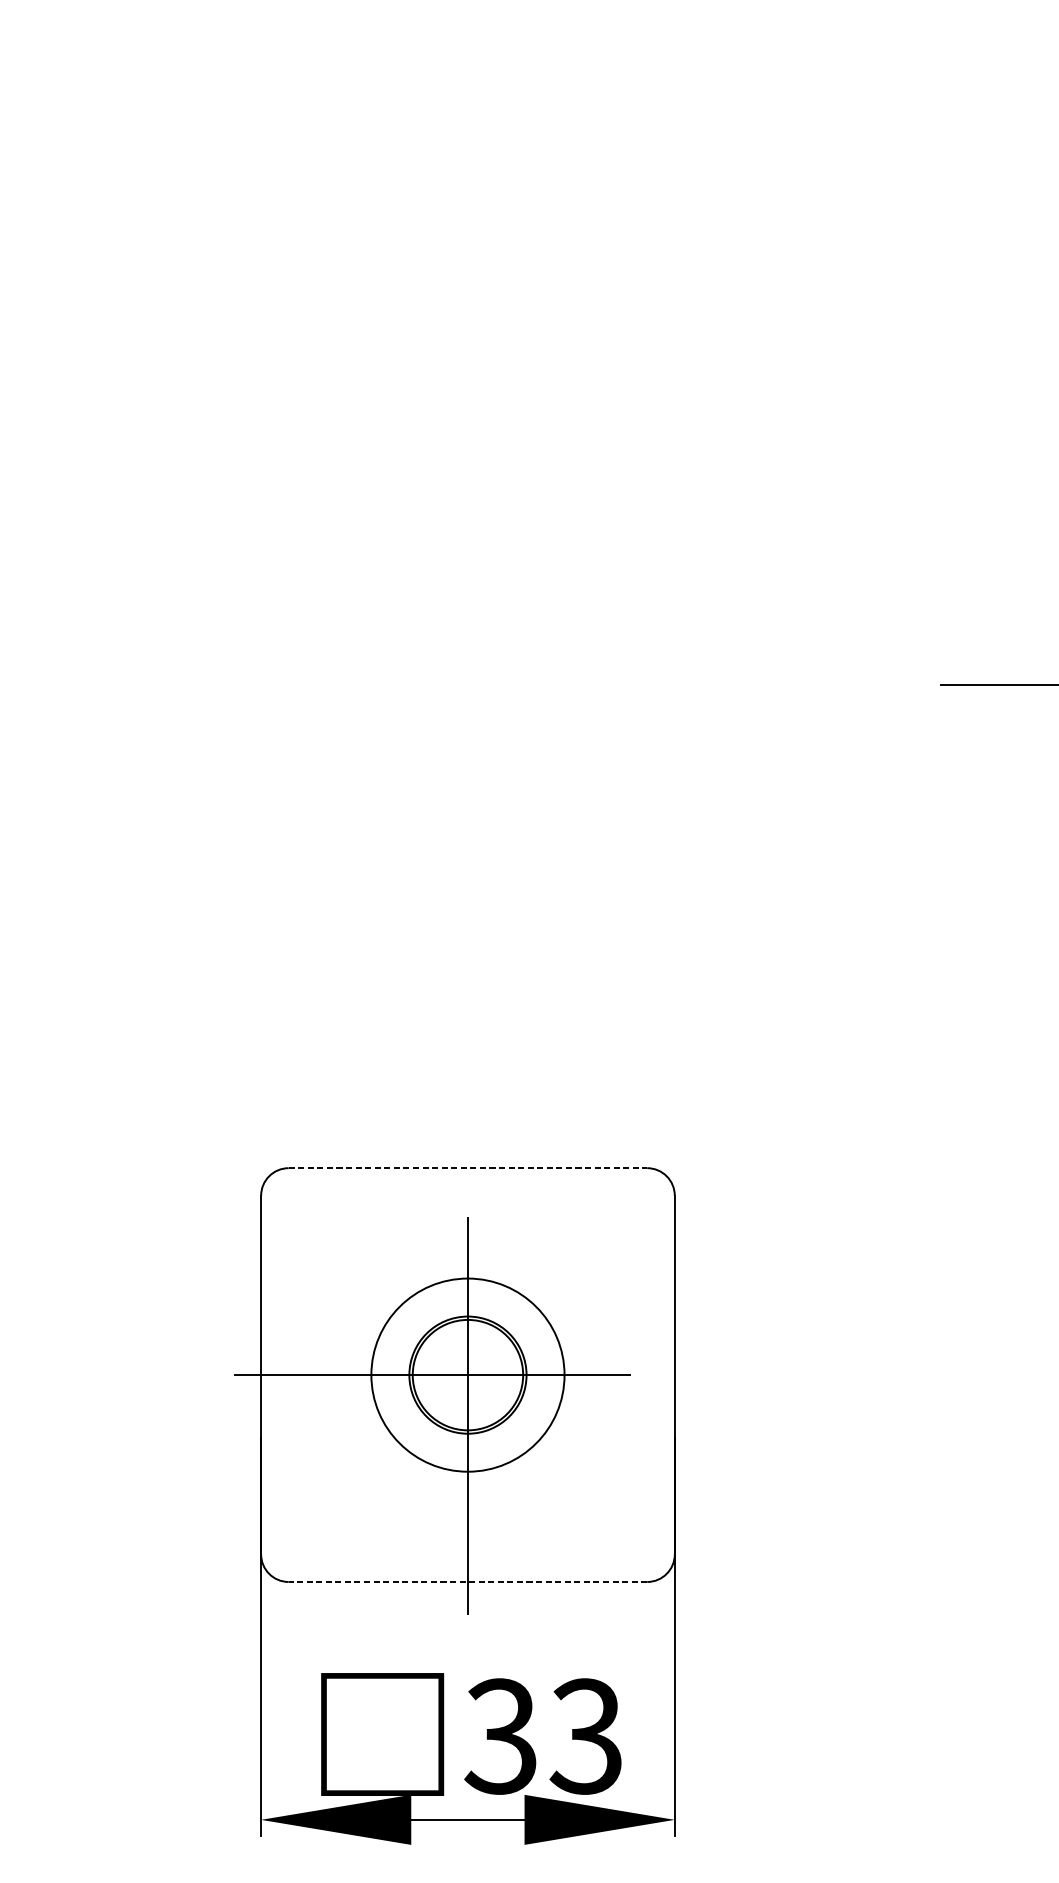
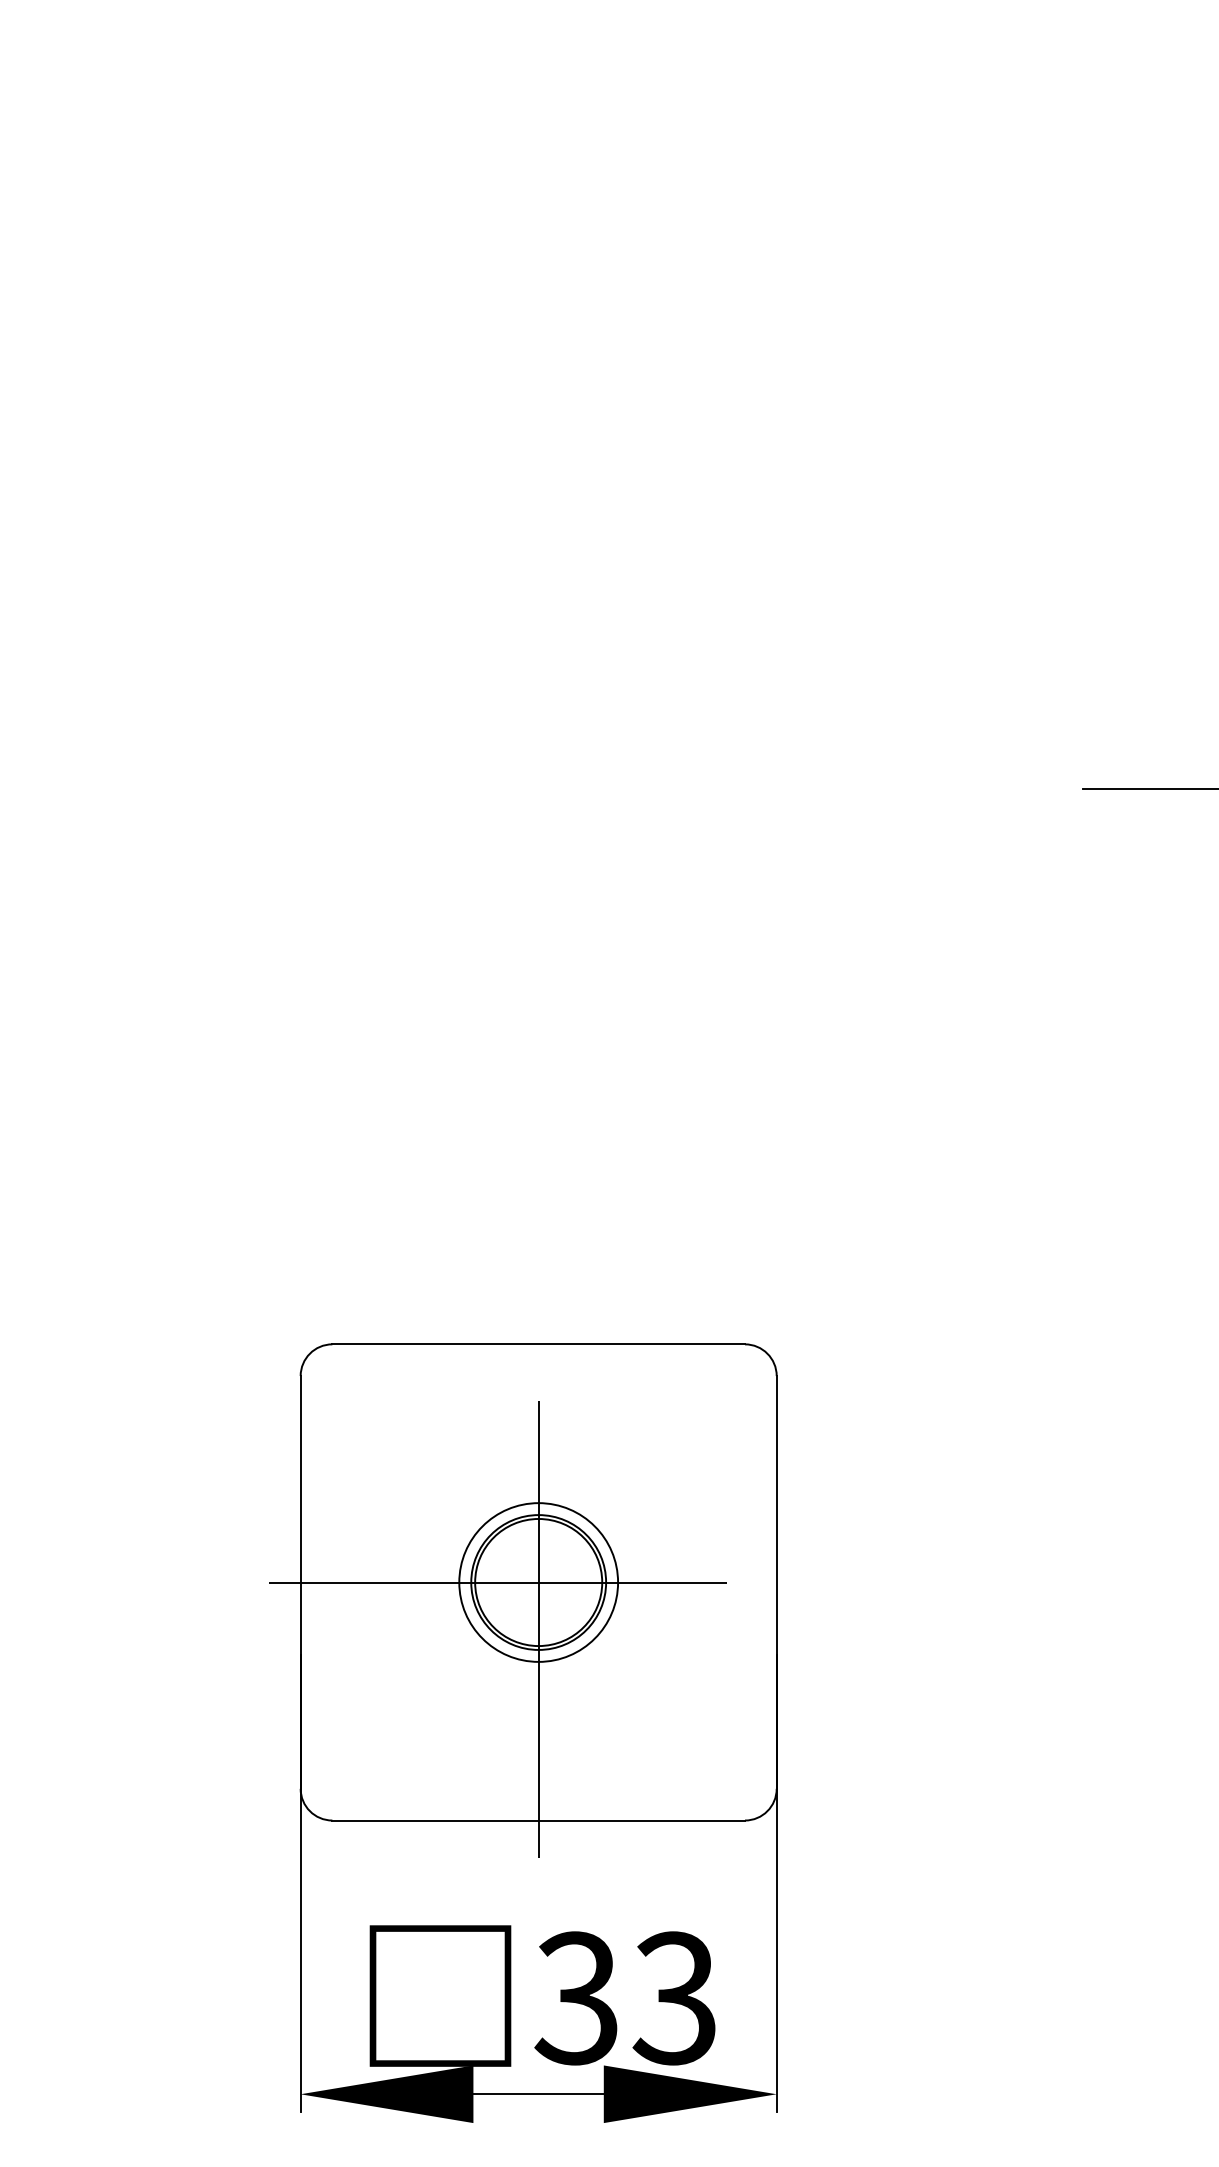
line: (468, 1168) -> (539, 1344), dashed -> solid
circle: (467, 1375) -> (538, 1582), size x0.71
line: (467, 1581) -> (538, 1820), dashed -> solid

